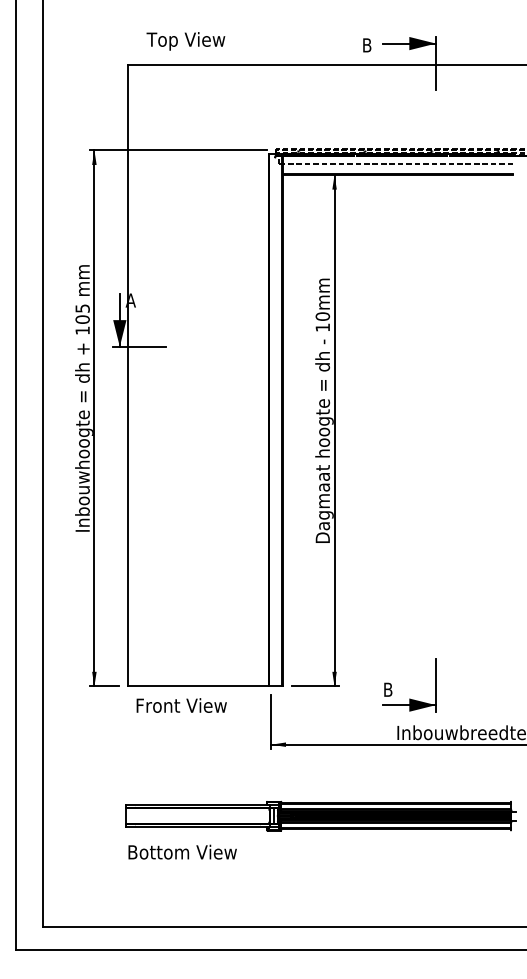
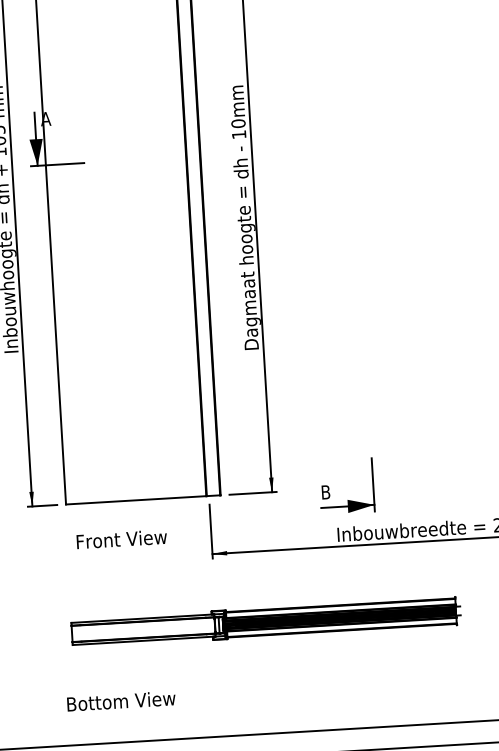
text: (181, 705) -> (121, 539), moved
text: (182, 851) -> (121, 700), moved

